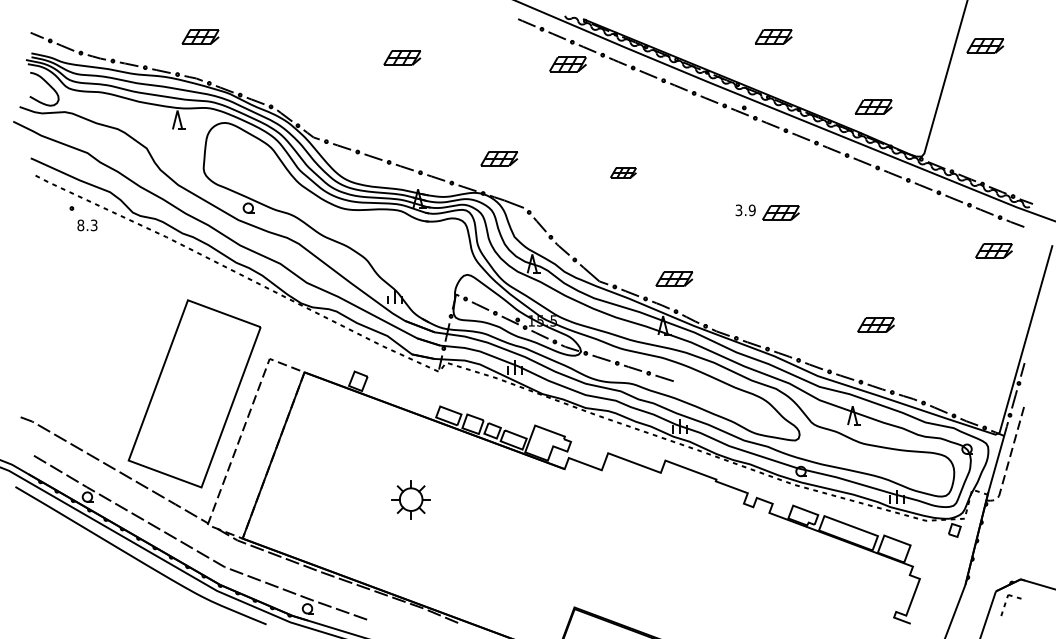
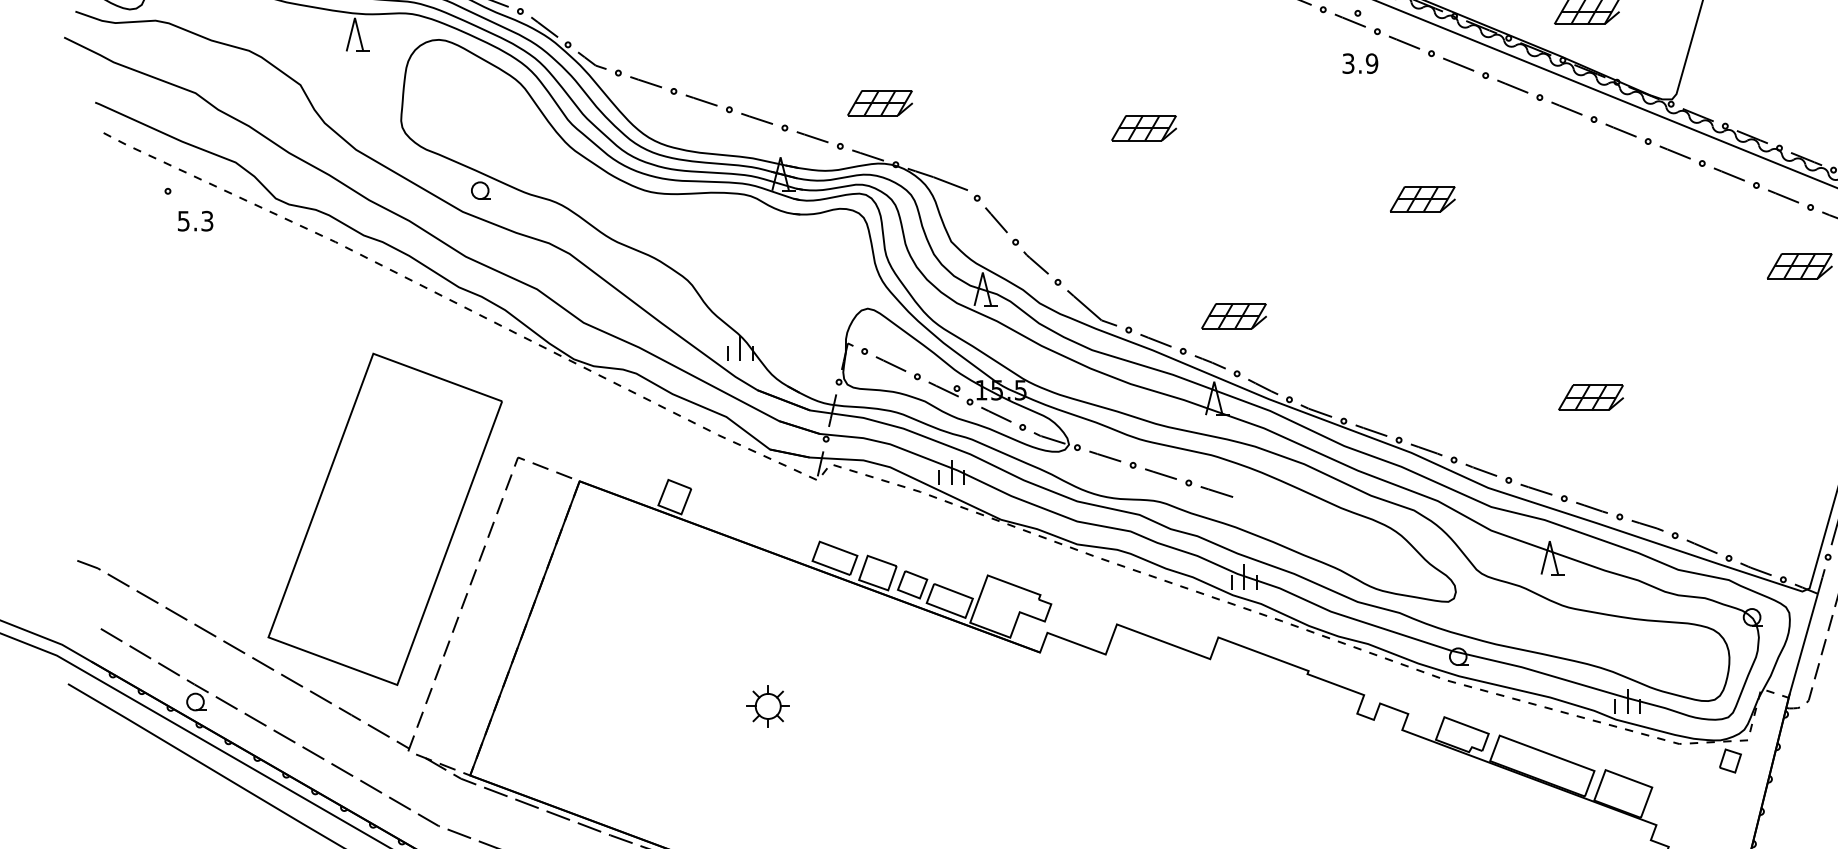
part: (499, 158) -> (880, 102), moved
part: (623, 172) -> (1144, 127), size x1.43
text: (745, 210) -> (1360, 63), moved
text: (80, 225) -> (183, 221), 8.3 -> 5.3
part: (410, 499) -> (767, 706), size x0.62

